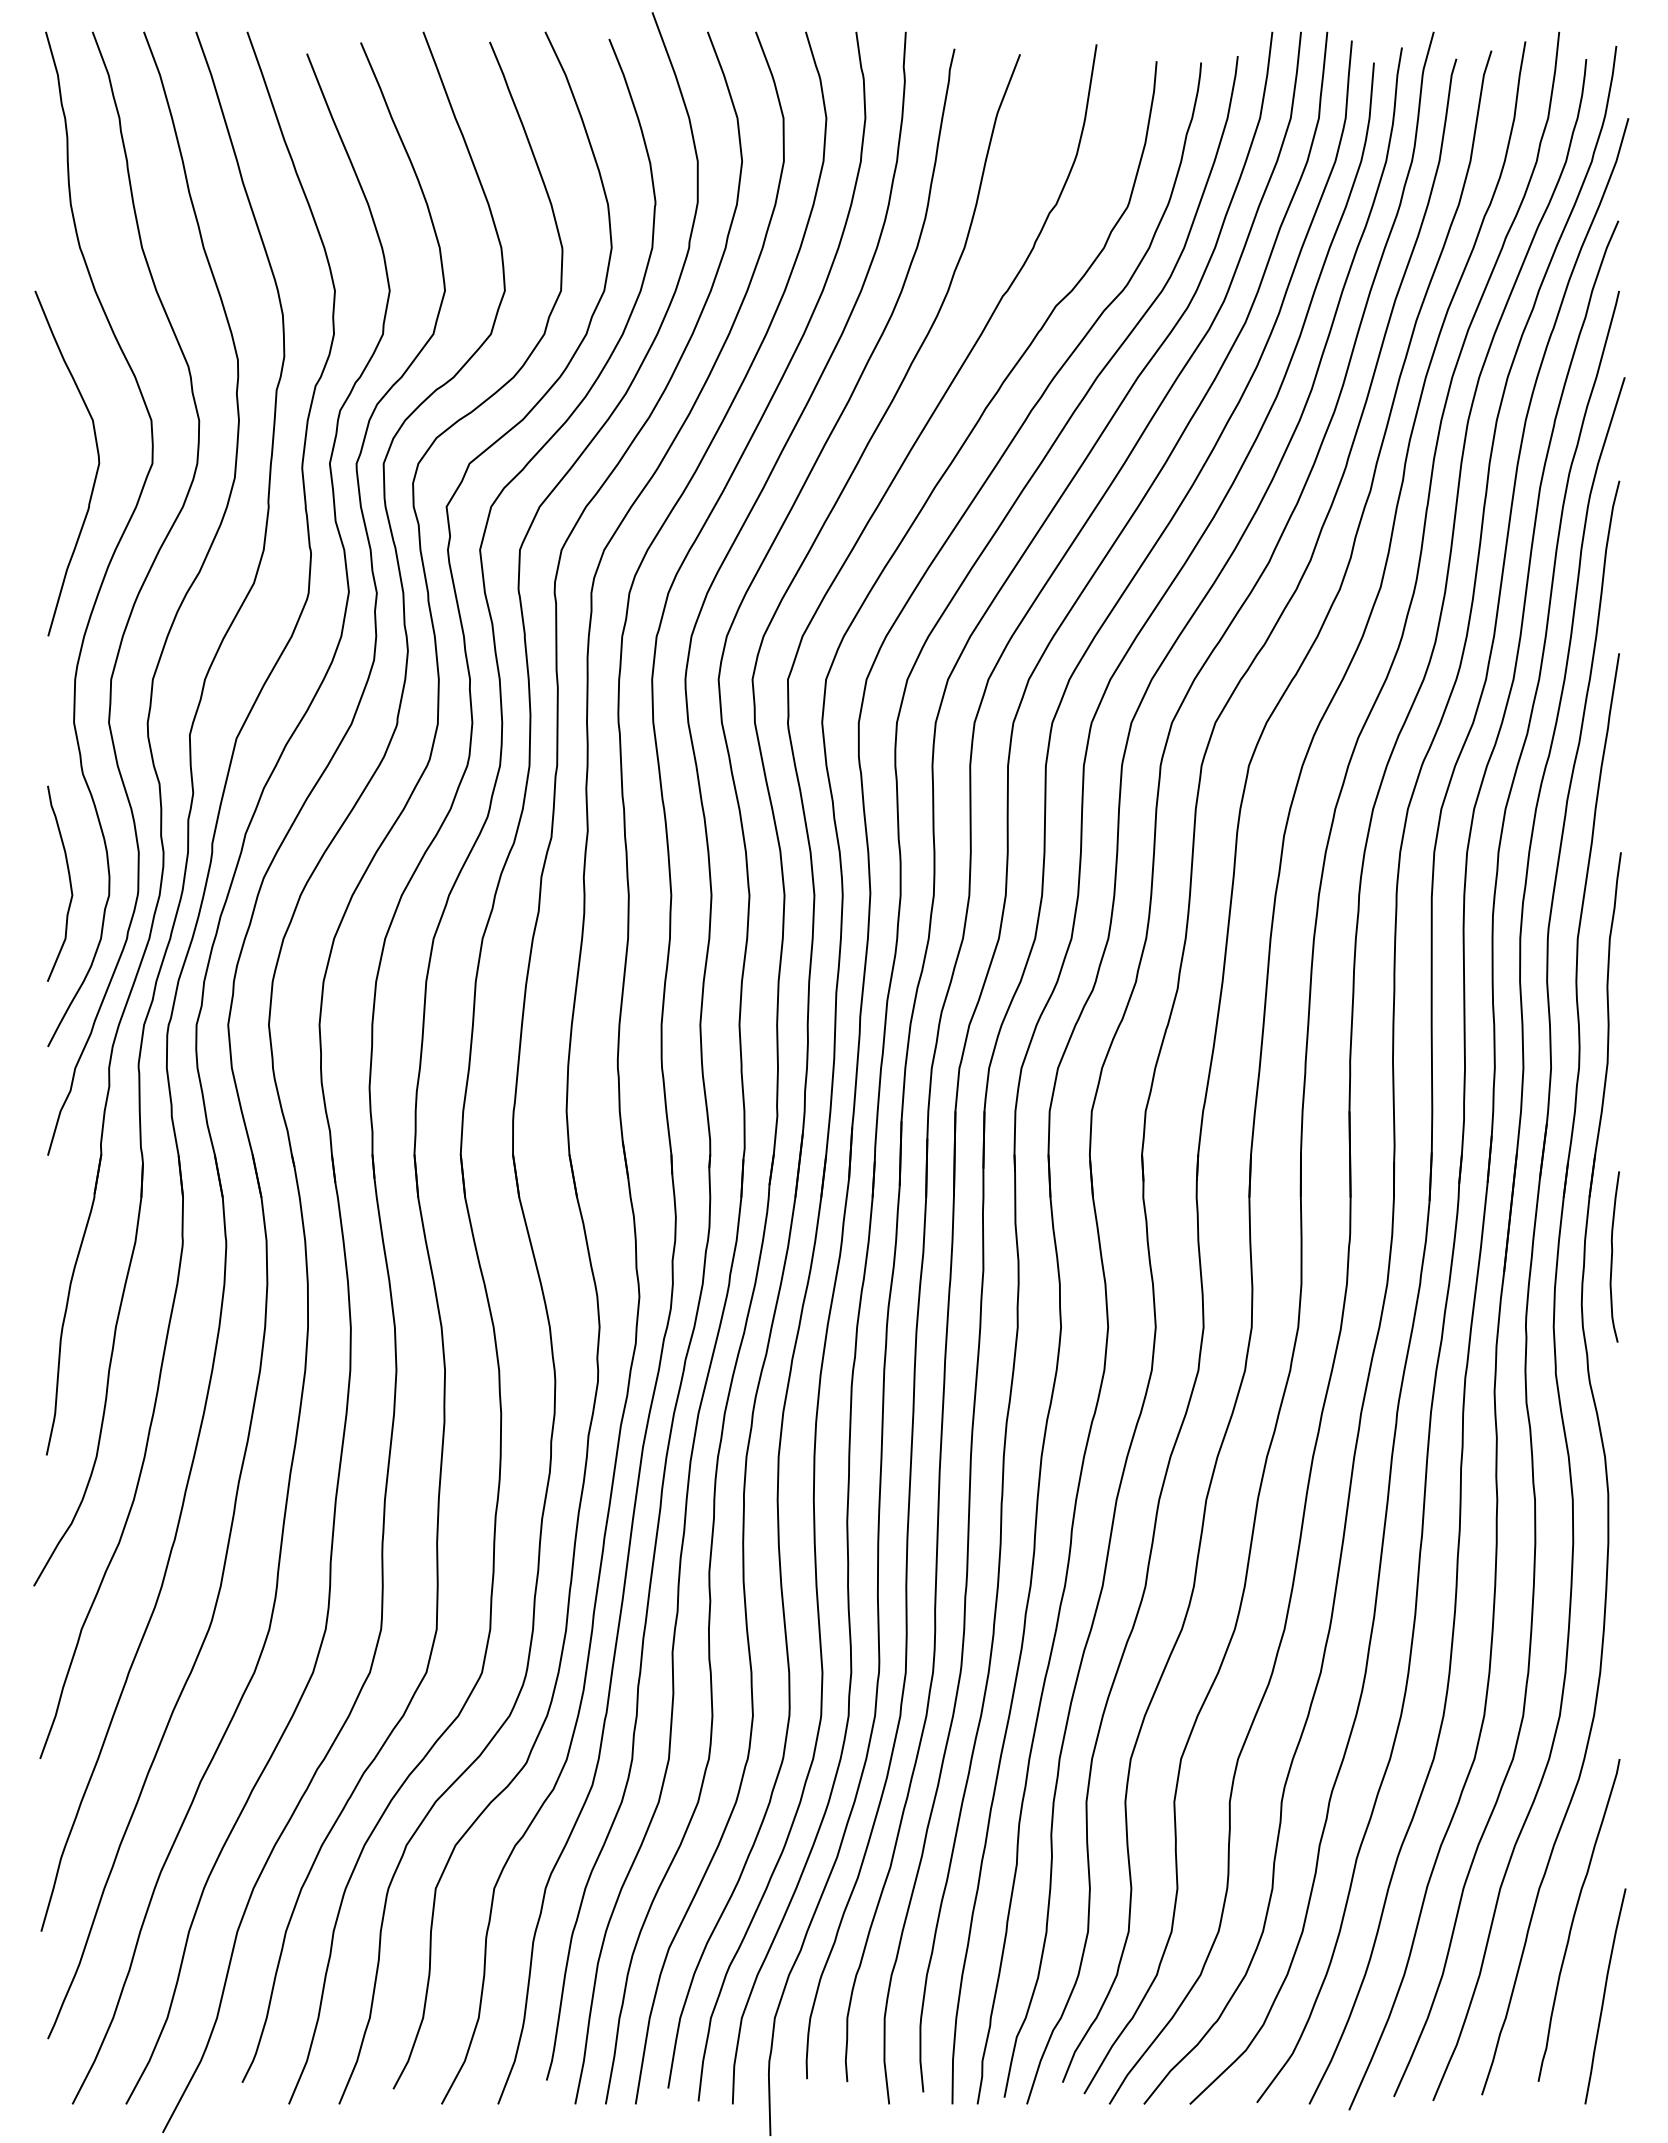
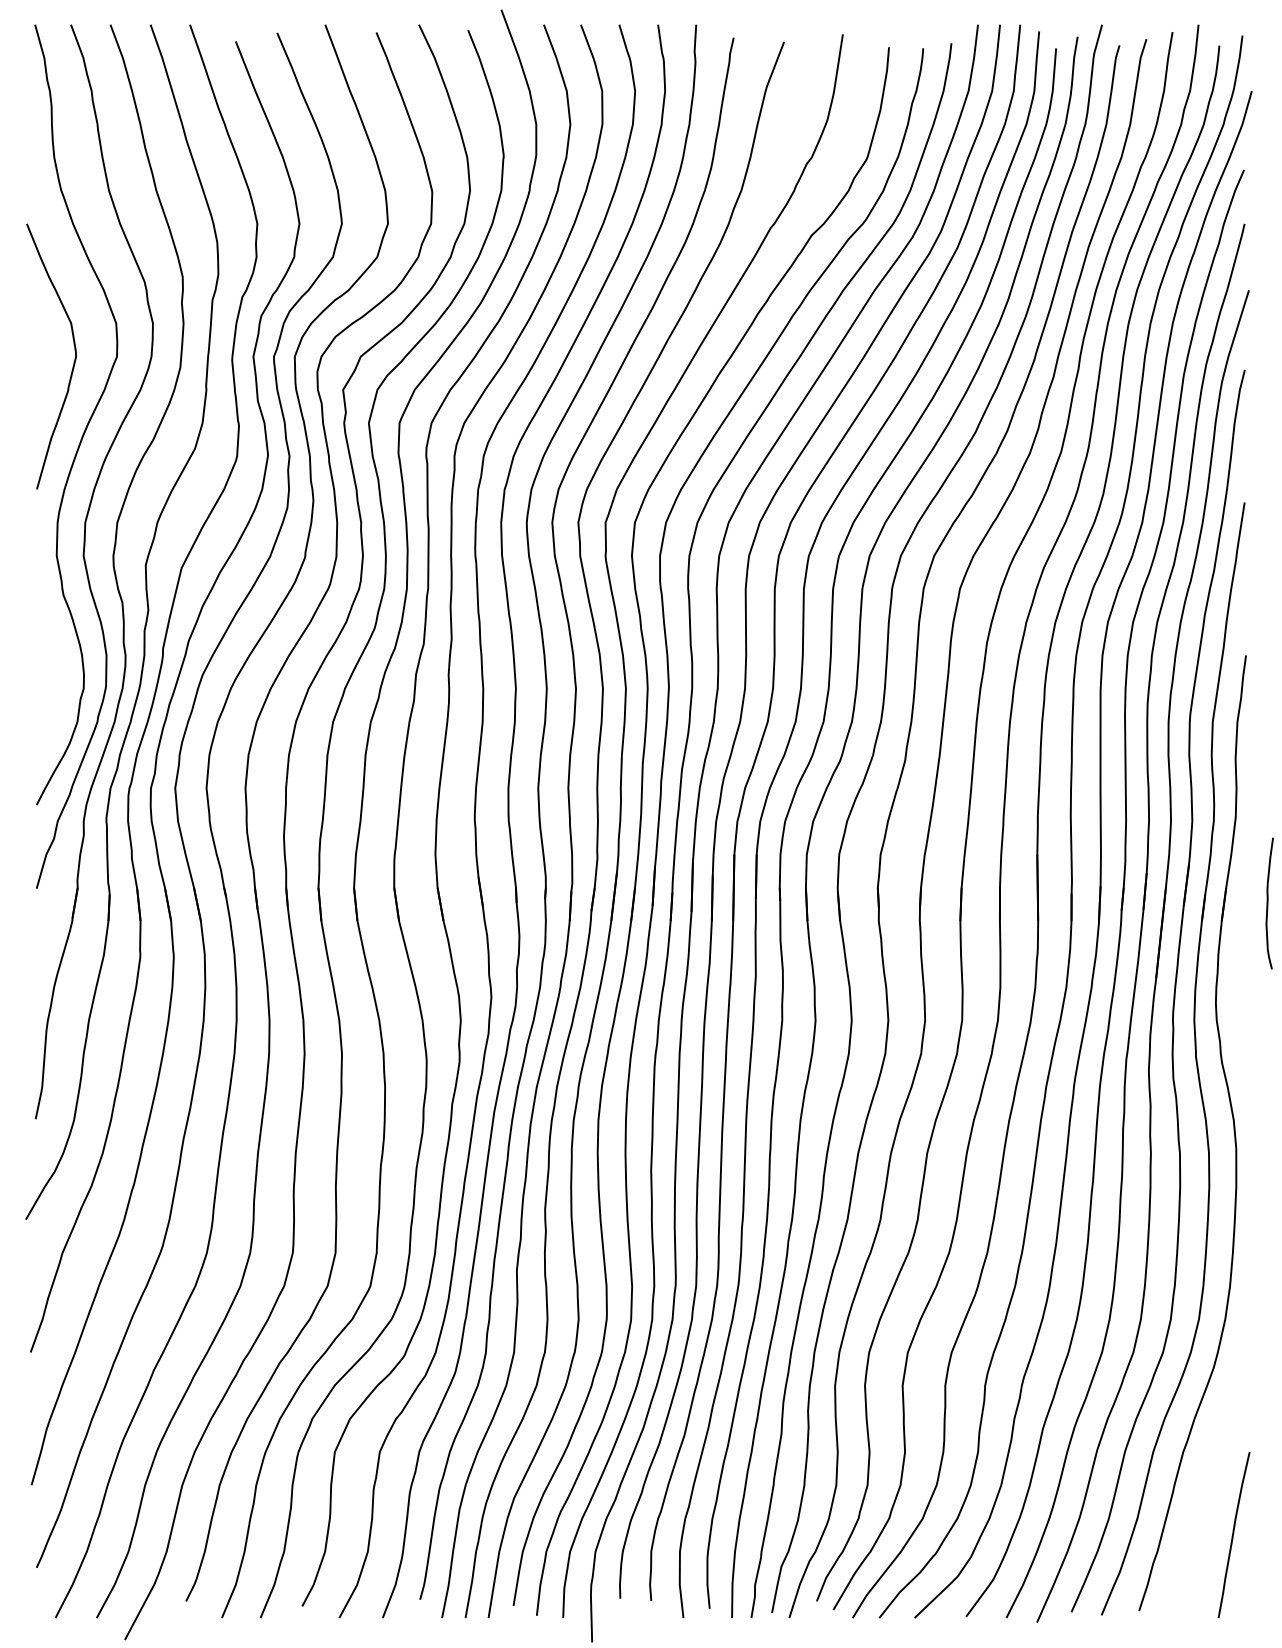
curve: (69, 883) -> (53, 679), removed
curve: (1612, 1256) -> (1267, 903), moved
curve: (1574, 1919) -> (1210, 1475), removed

